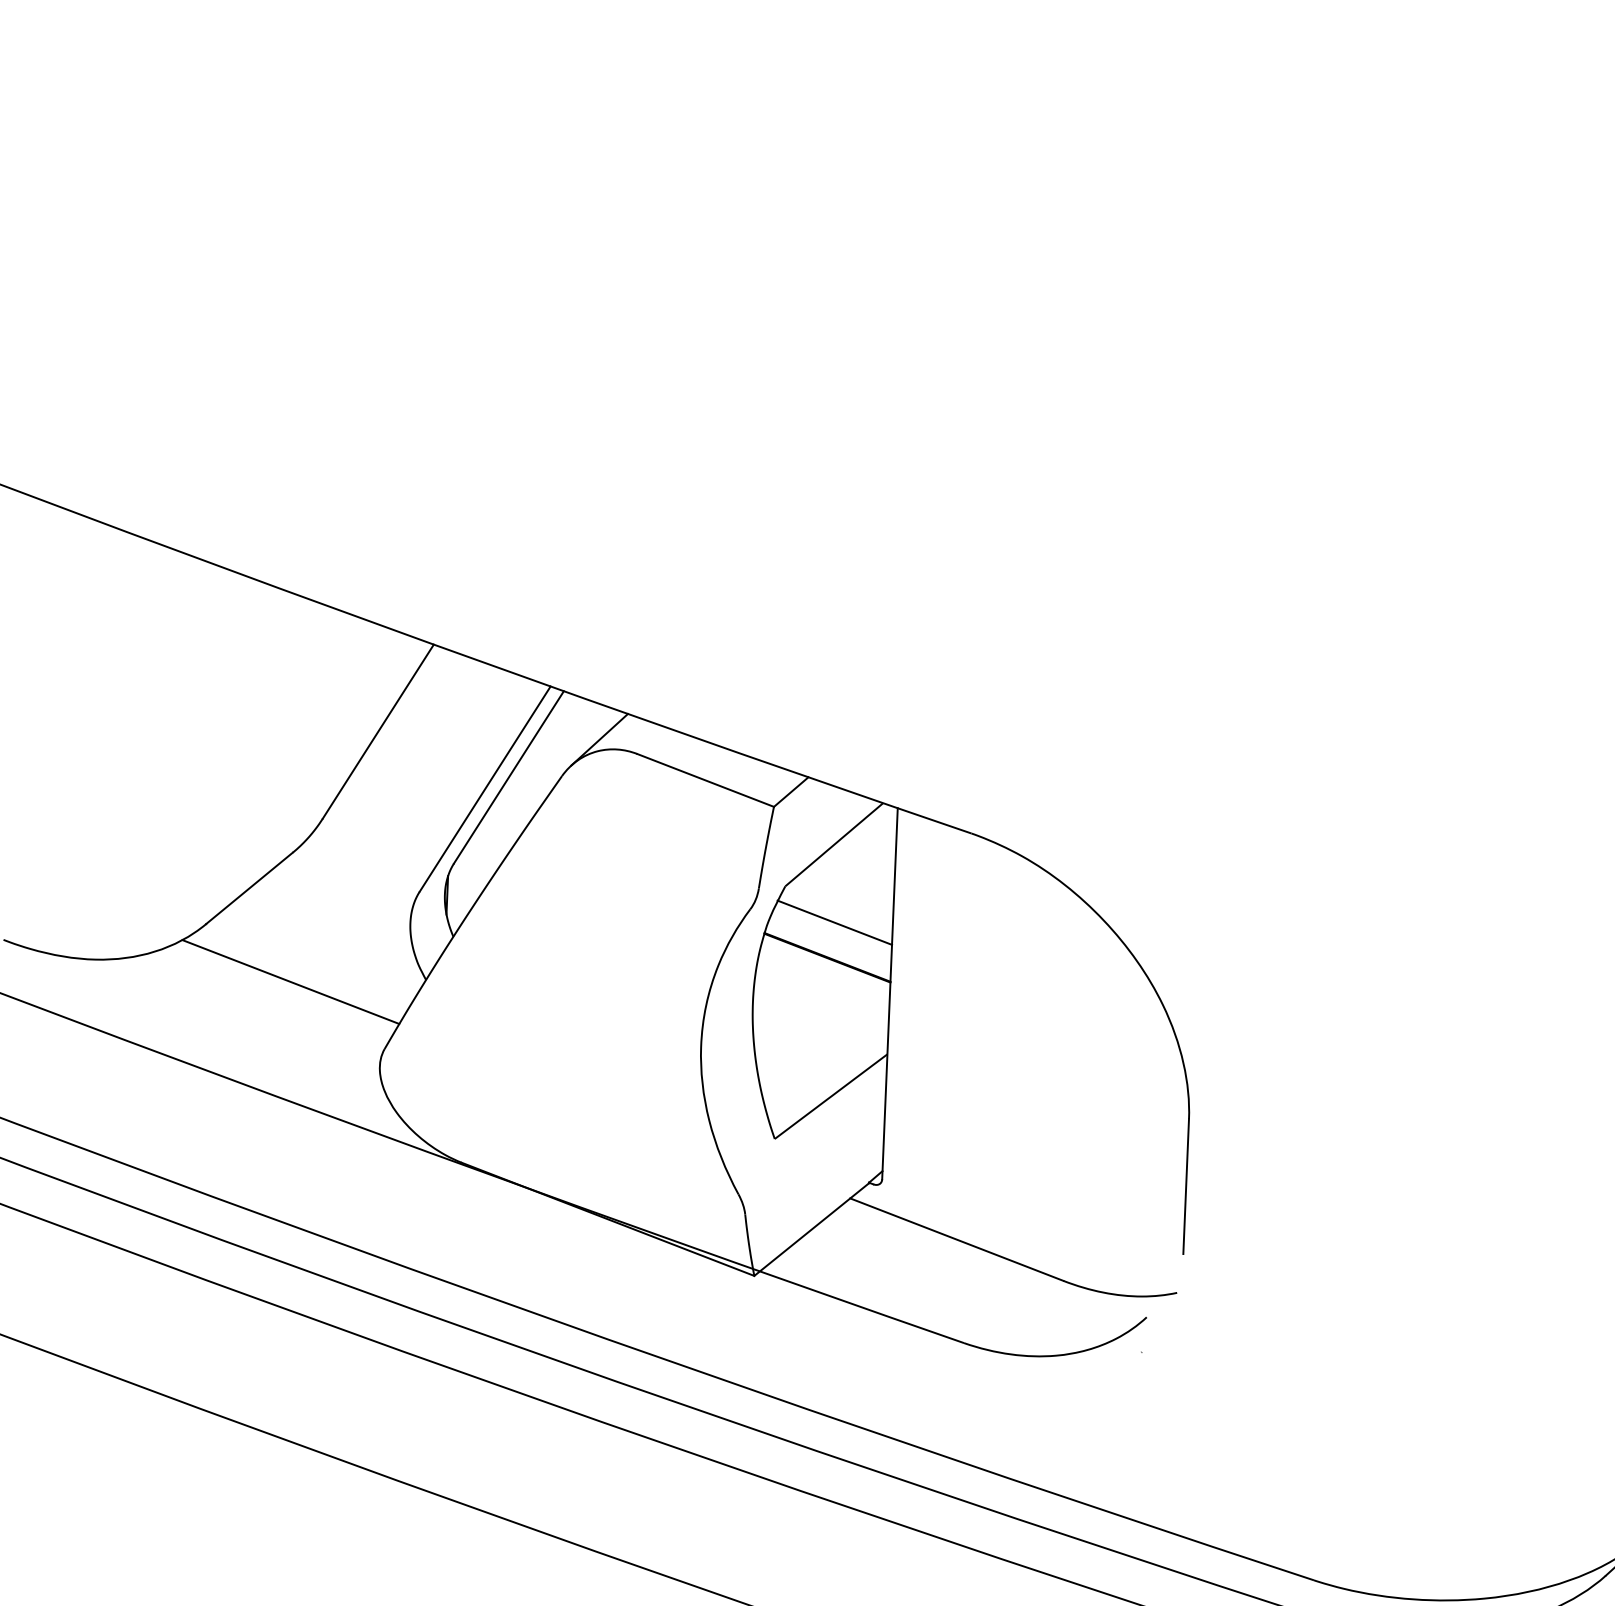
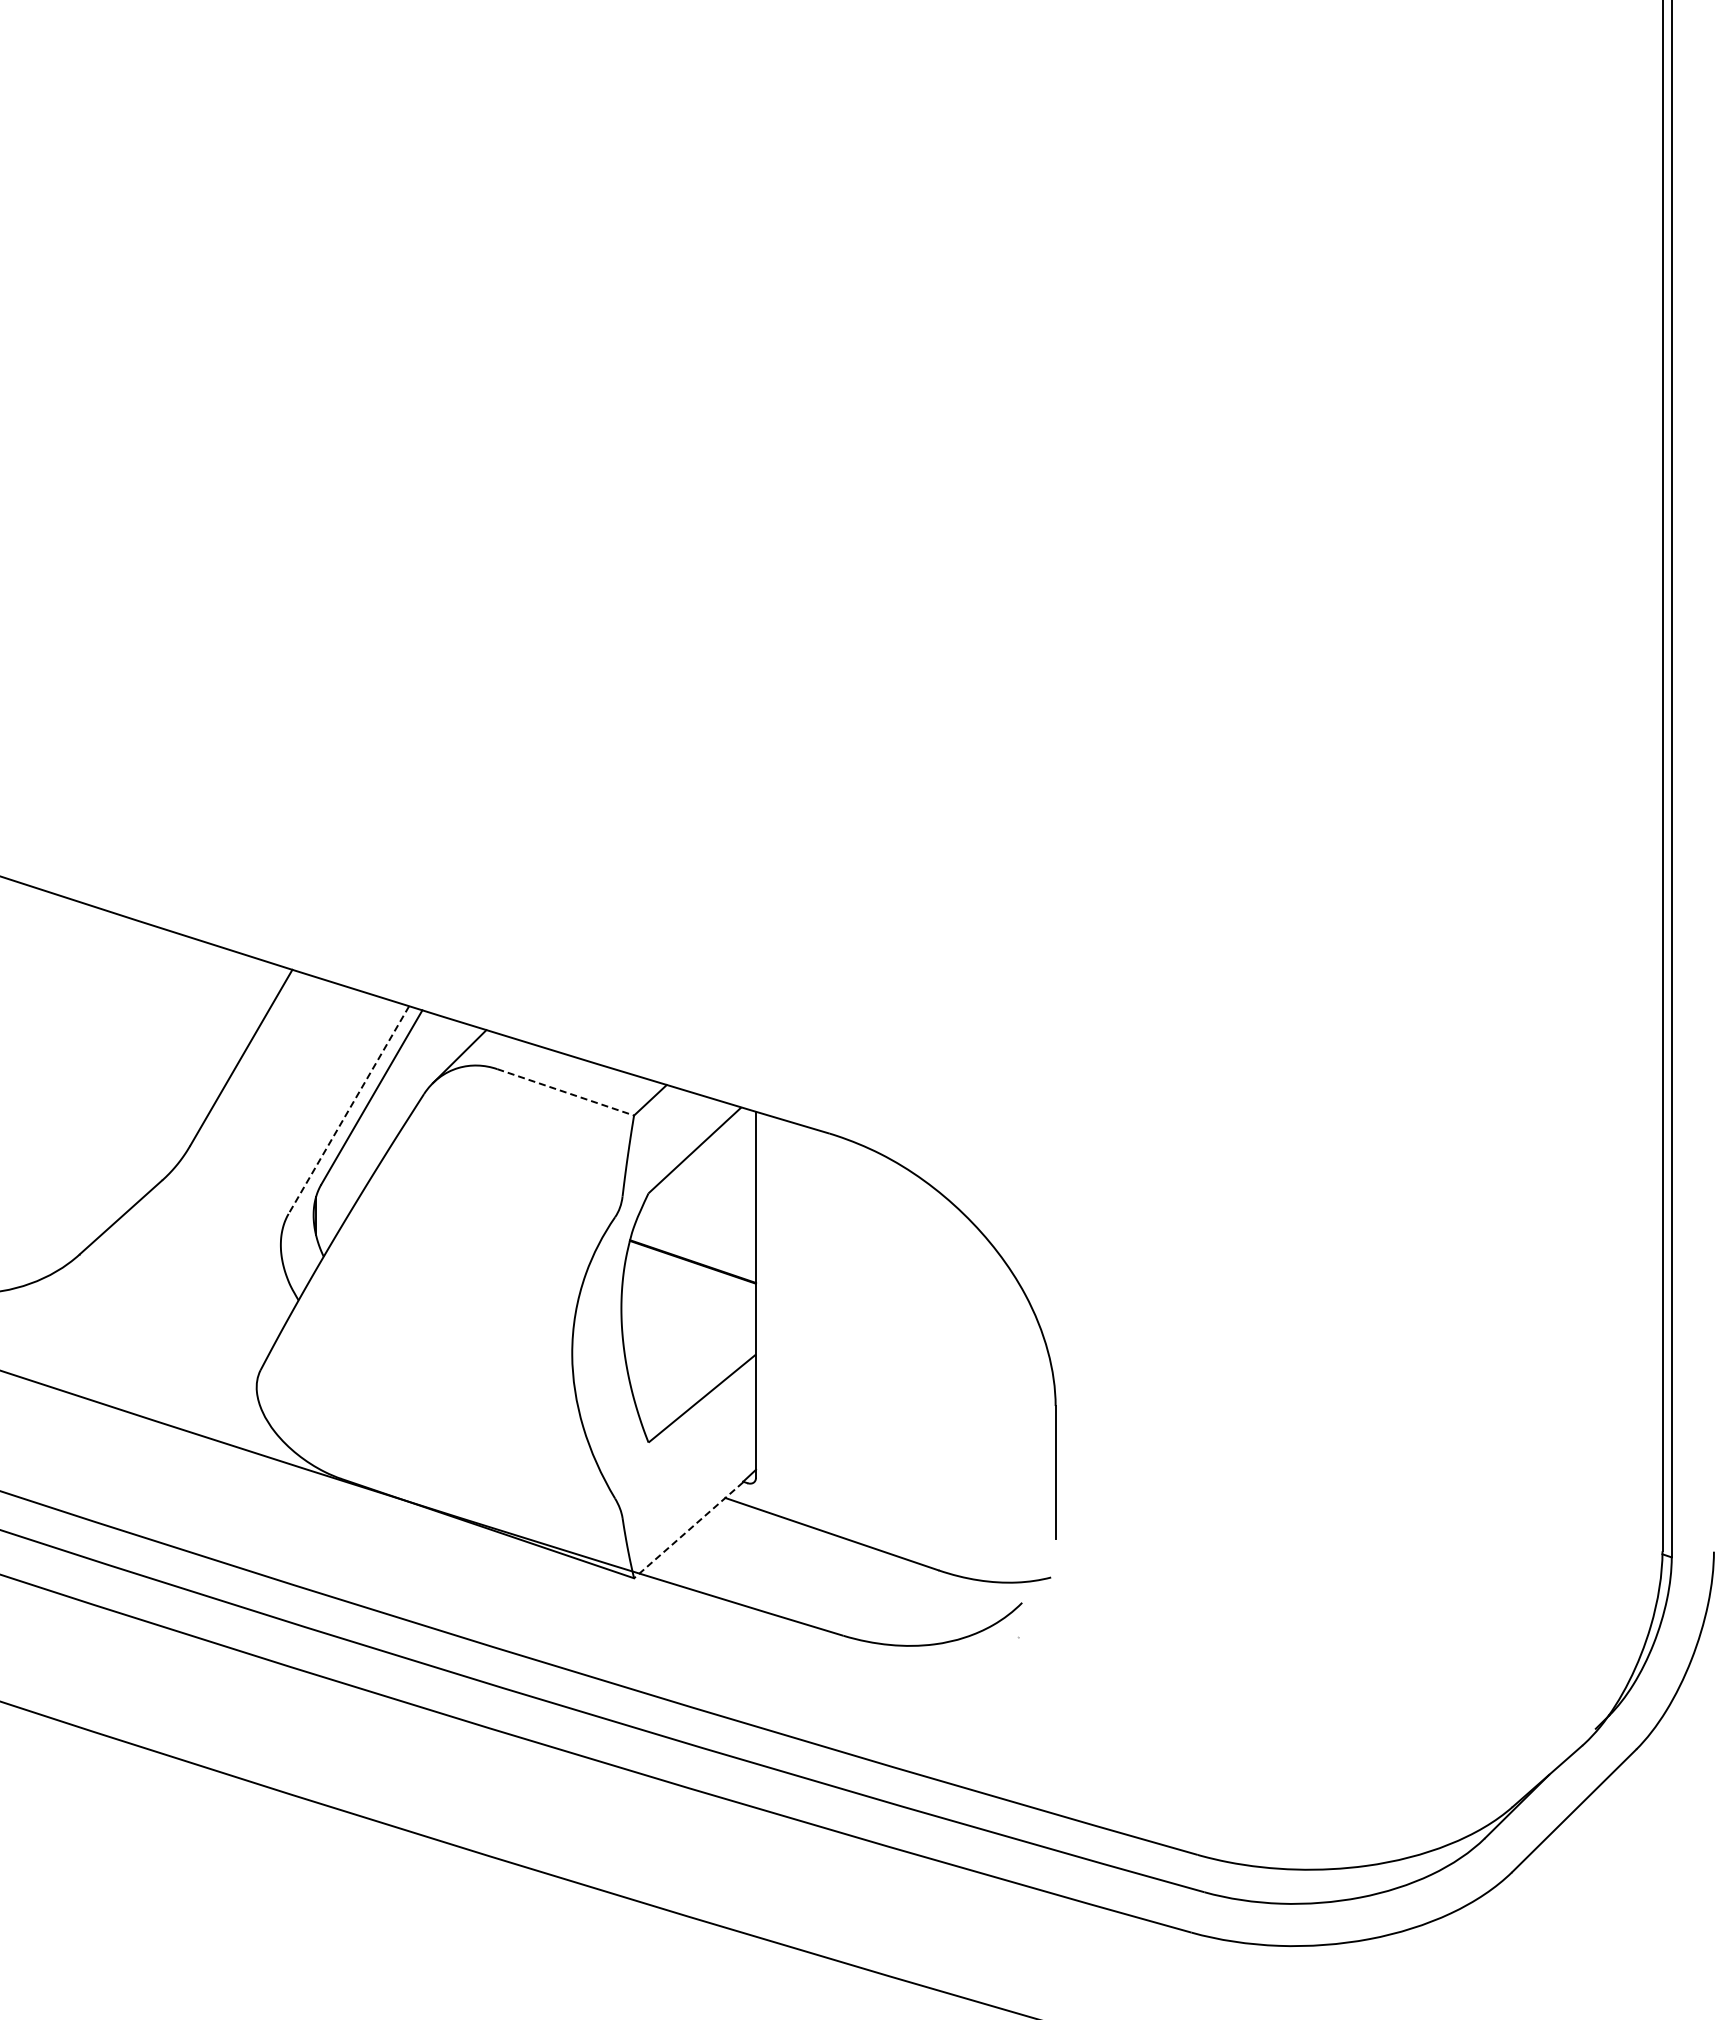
line: (706, 780) -> (566, 1092), solid -> dashed
line: (484, 789) -> (348, 1110), solid -> dashed
line: (834, 922) -> (698, 1226), removed
line: (290, 981) -> (165, 1307), removed
line: (811, 1229) -> (688, 1530), solid -> dashed

